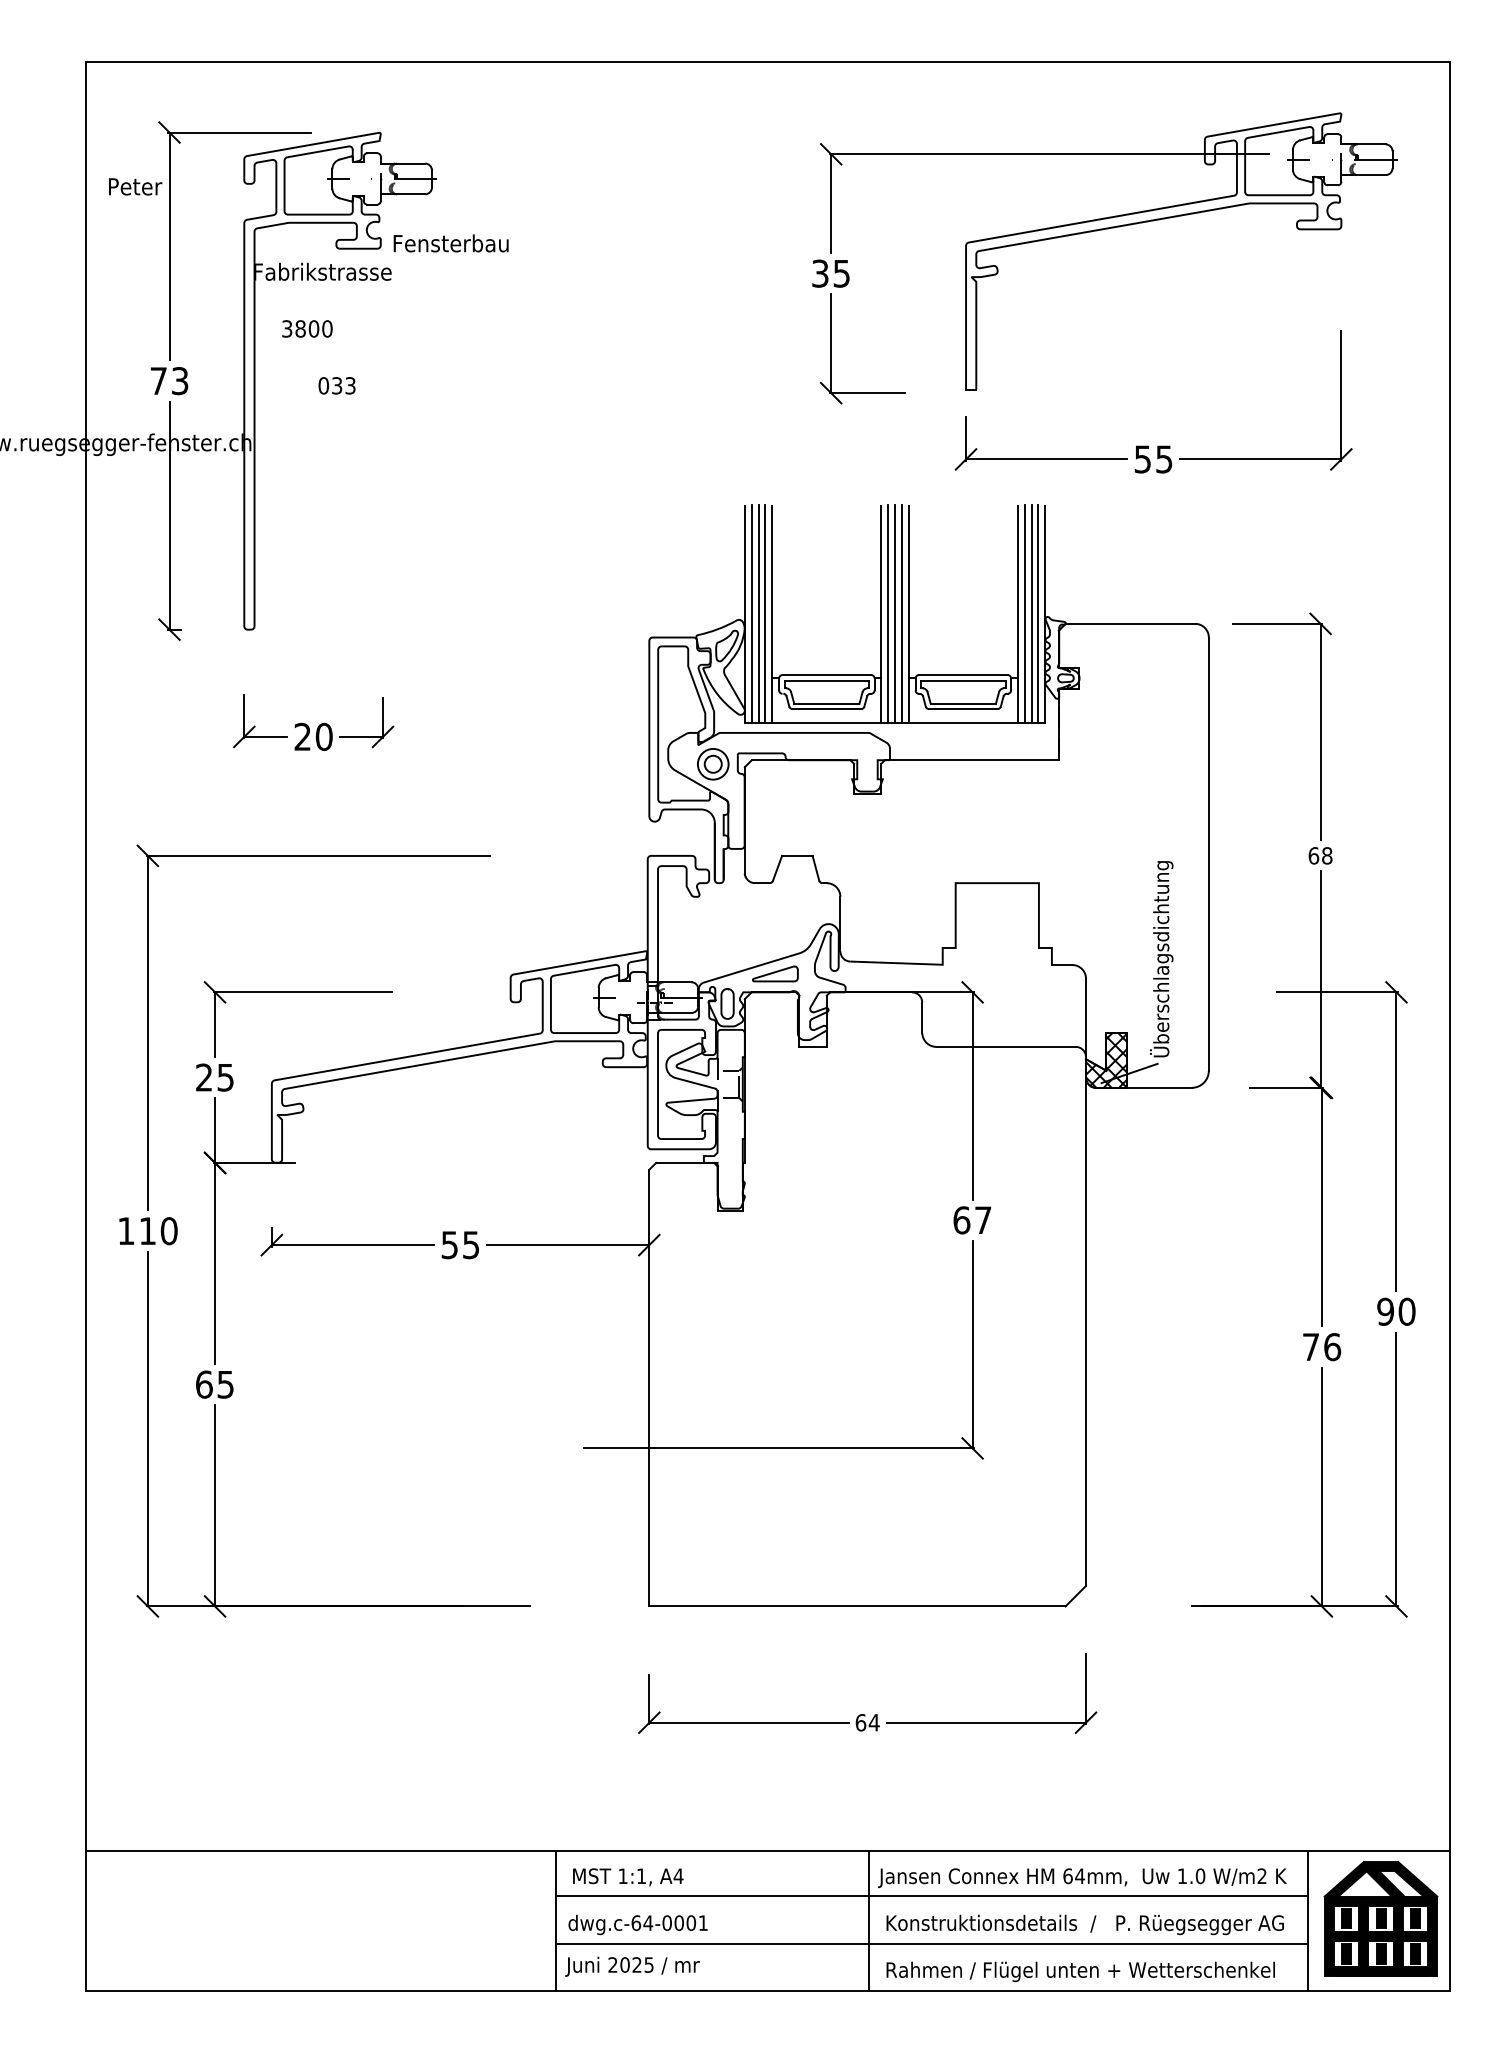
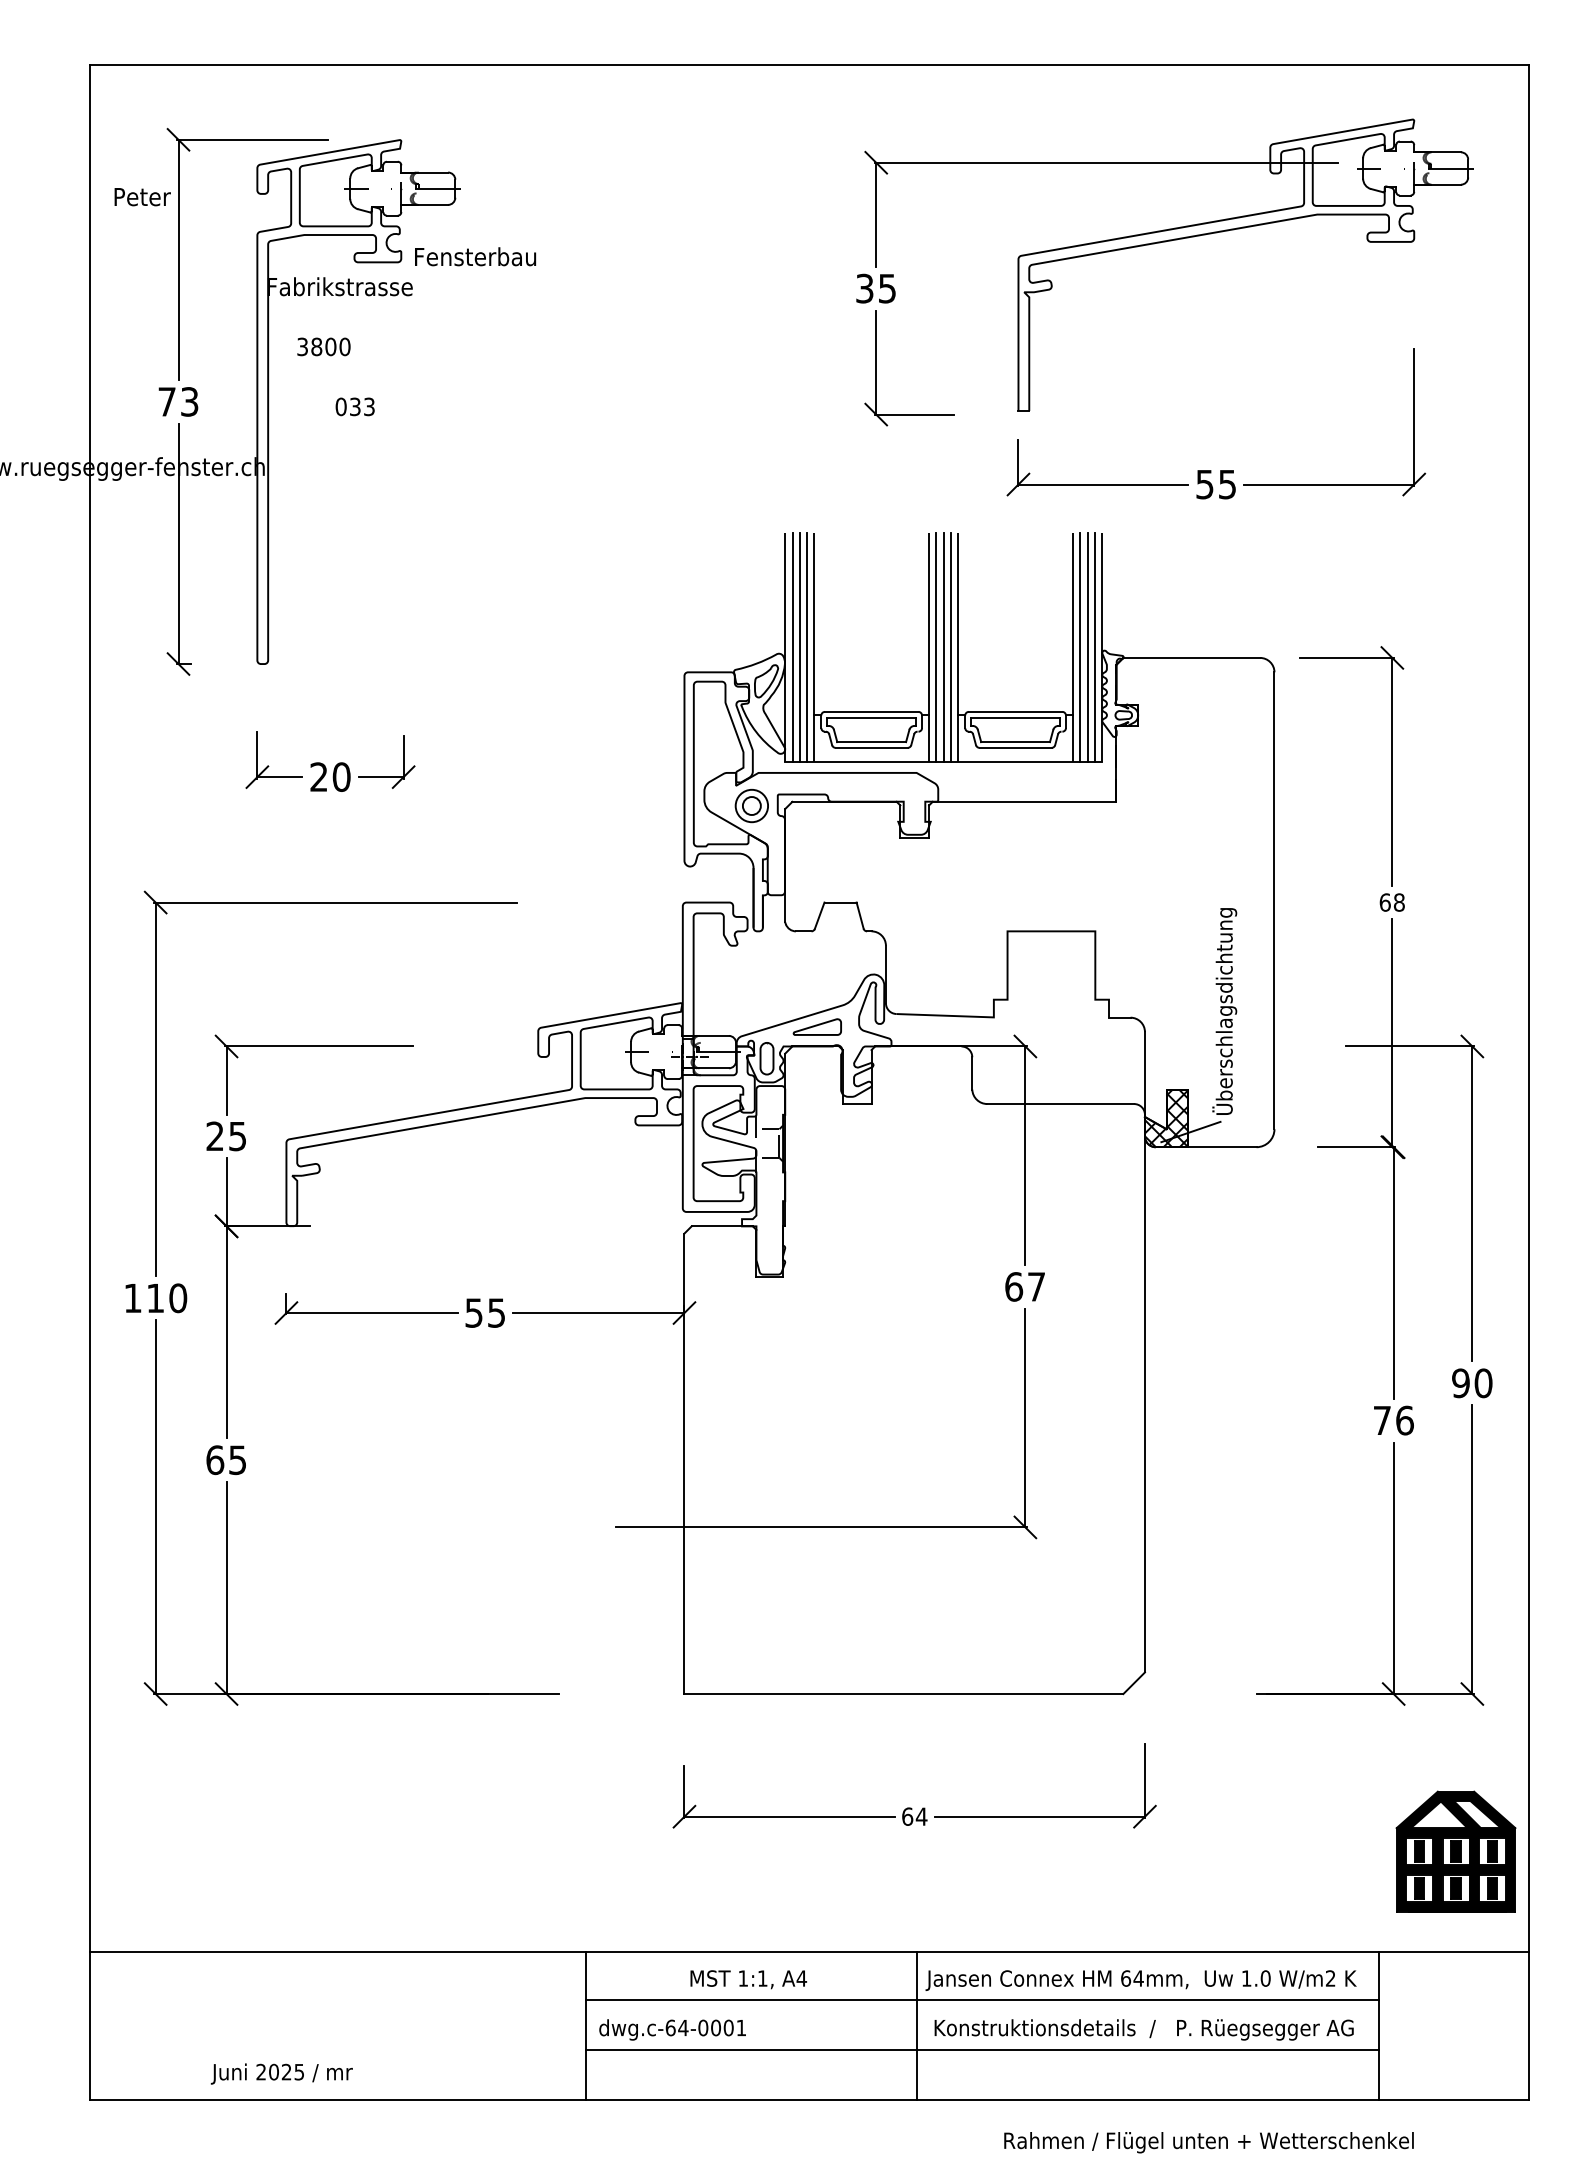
text: (628, 1877) -> (748, 1979), moved
part: (1380, 1918) -> (1455, 1851), moved
text: (632, 1966) -> (281, 2073), moved
text: (1080, 1971) -> (1208, 2142), moved

